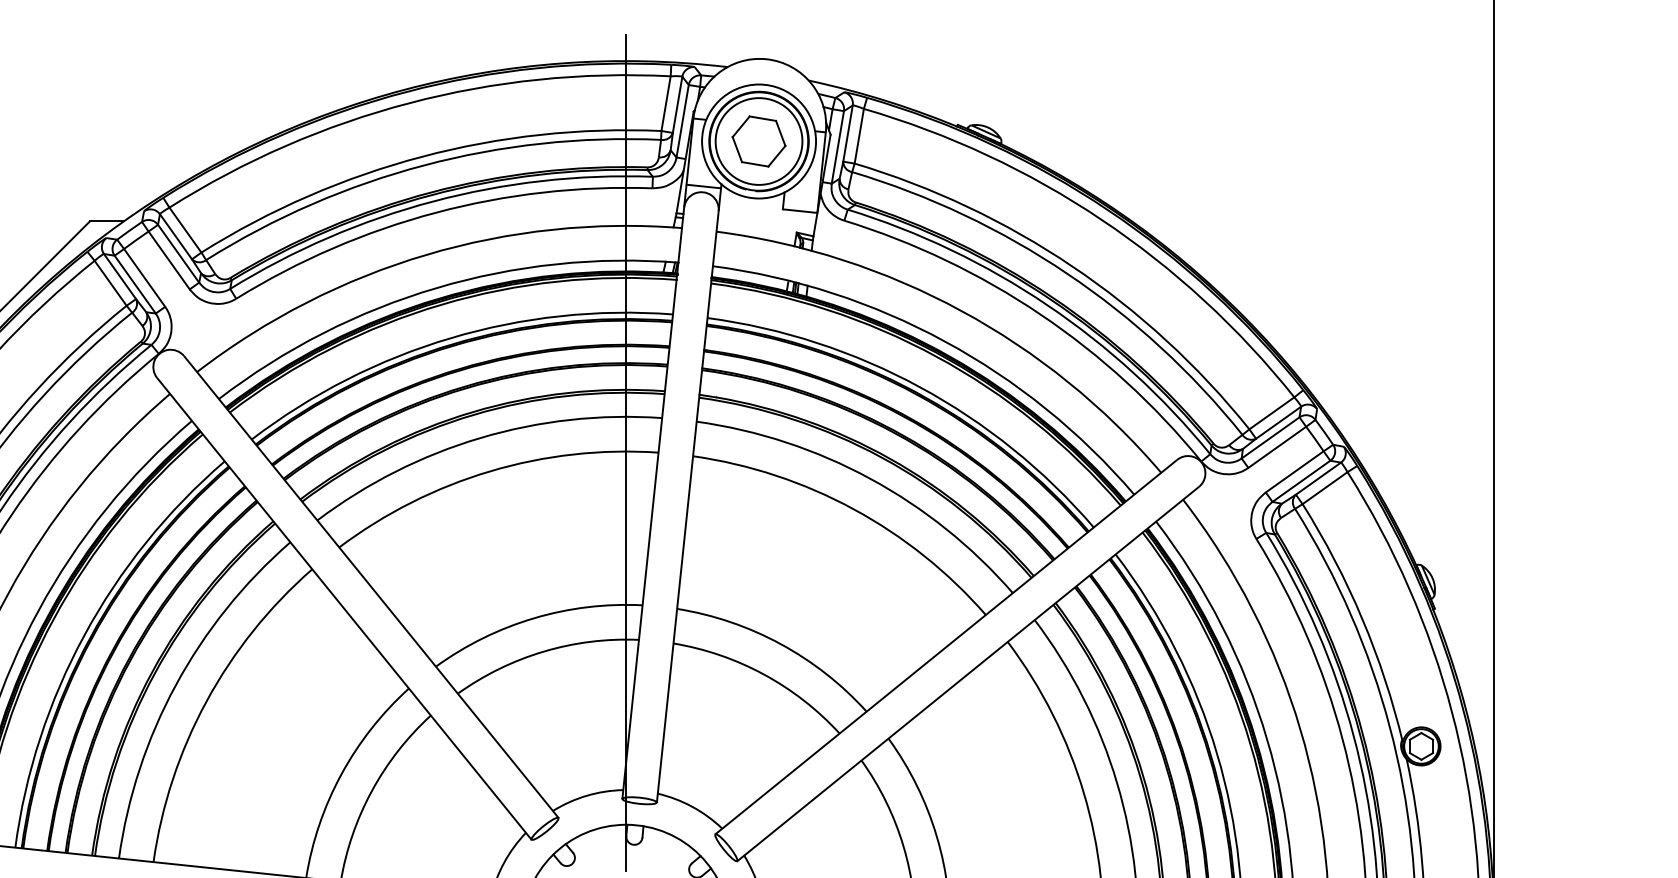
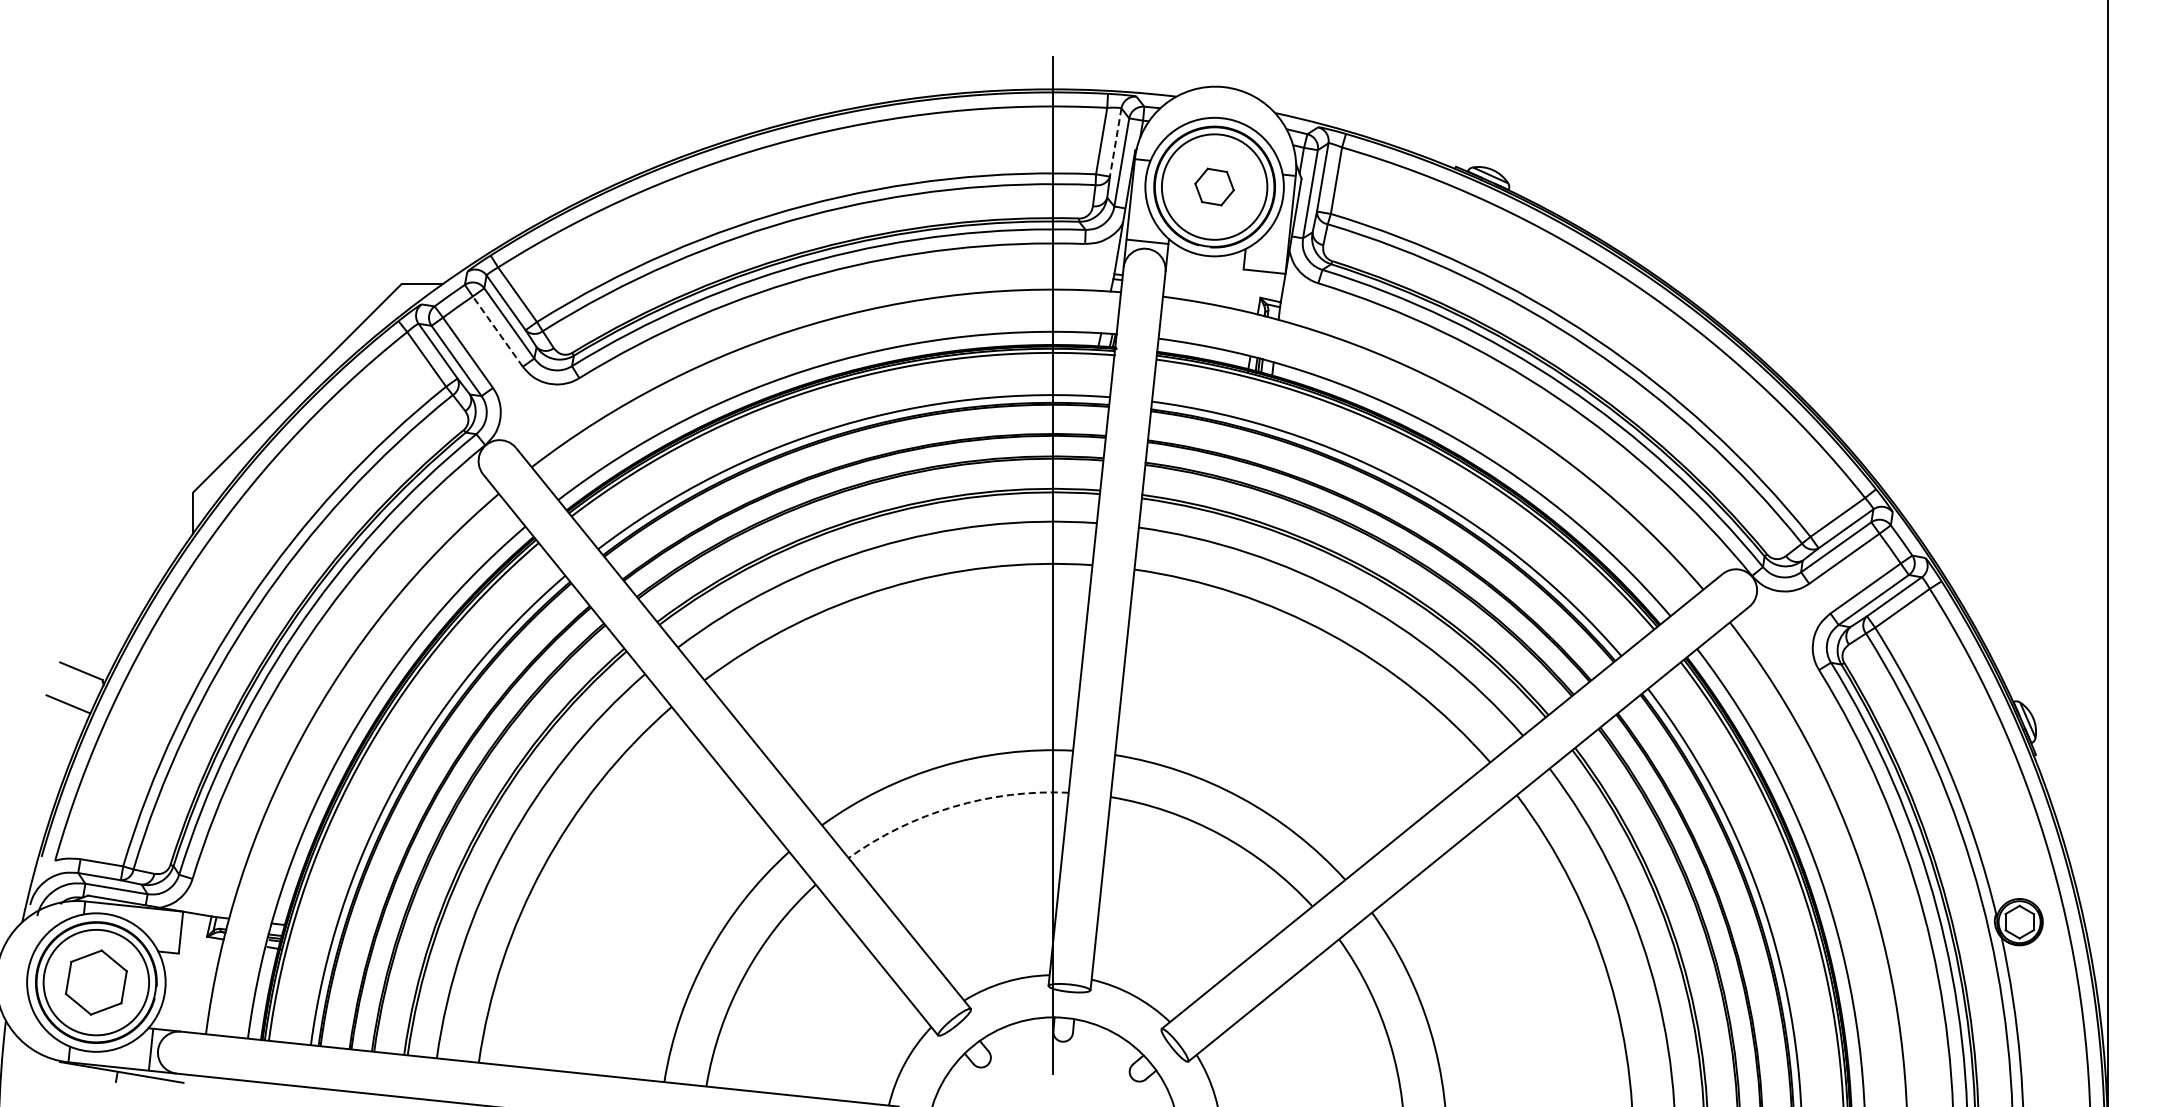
line: (677, 104) -> (1115, 142), solid -> dashed
part: (758, 141) -> (1214, 186), size x0.6
line: (168, 260) -> (497, 331), solid -> dashed
arc: (544, 651) -> (953, 806), solid -> dashed

